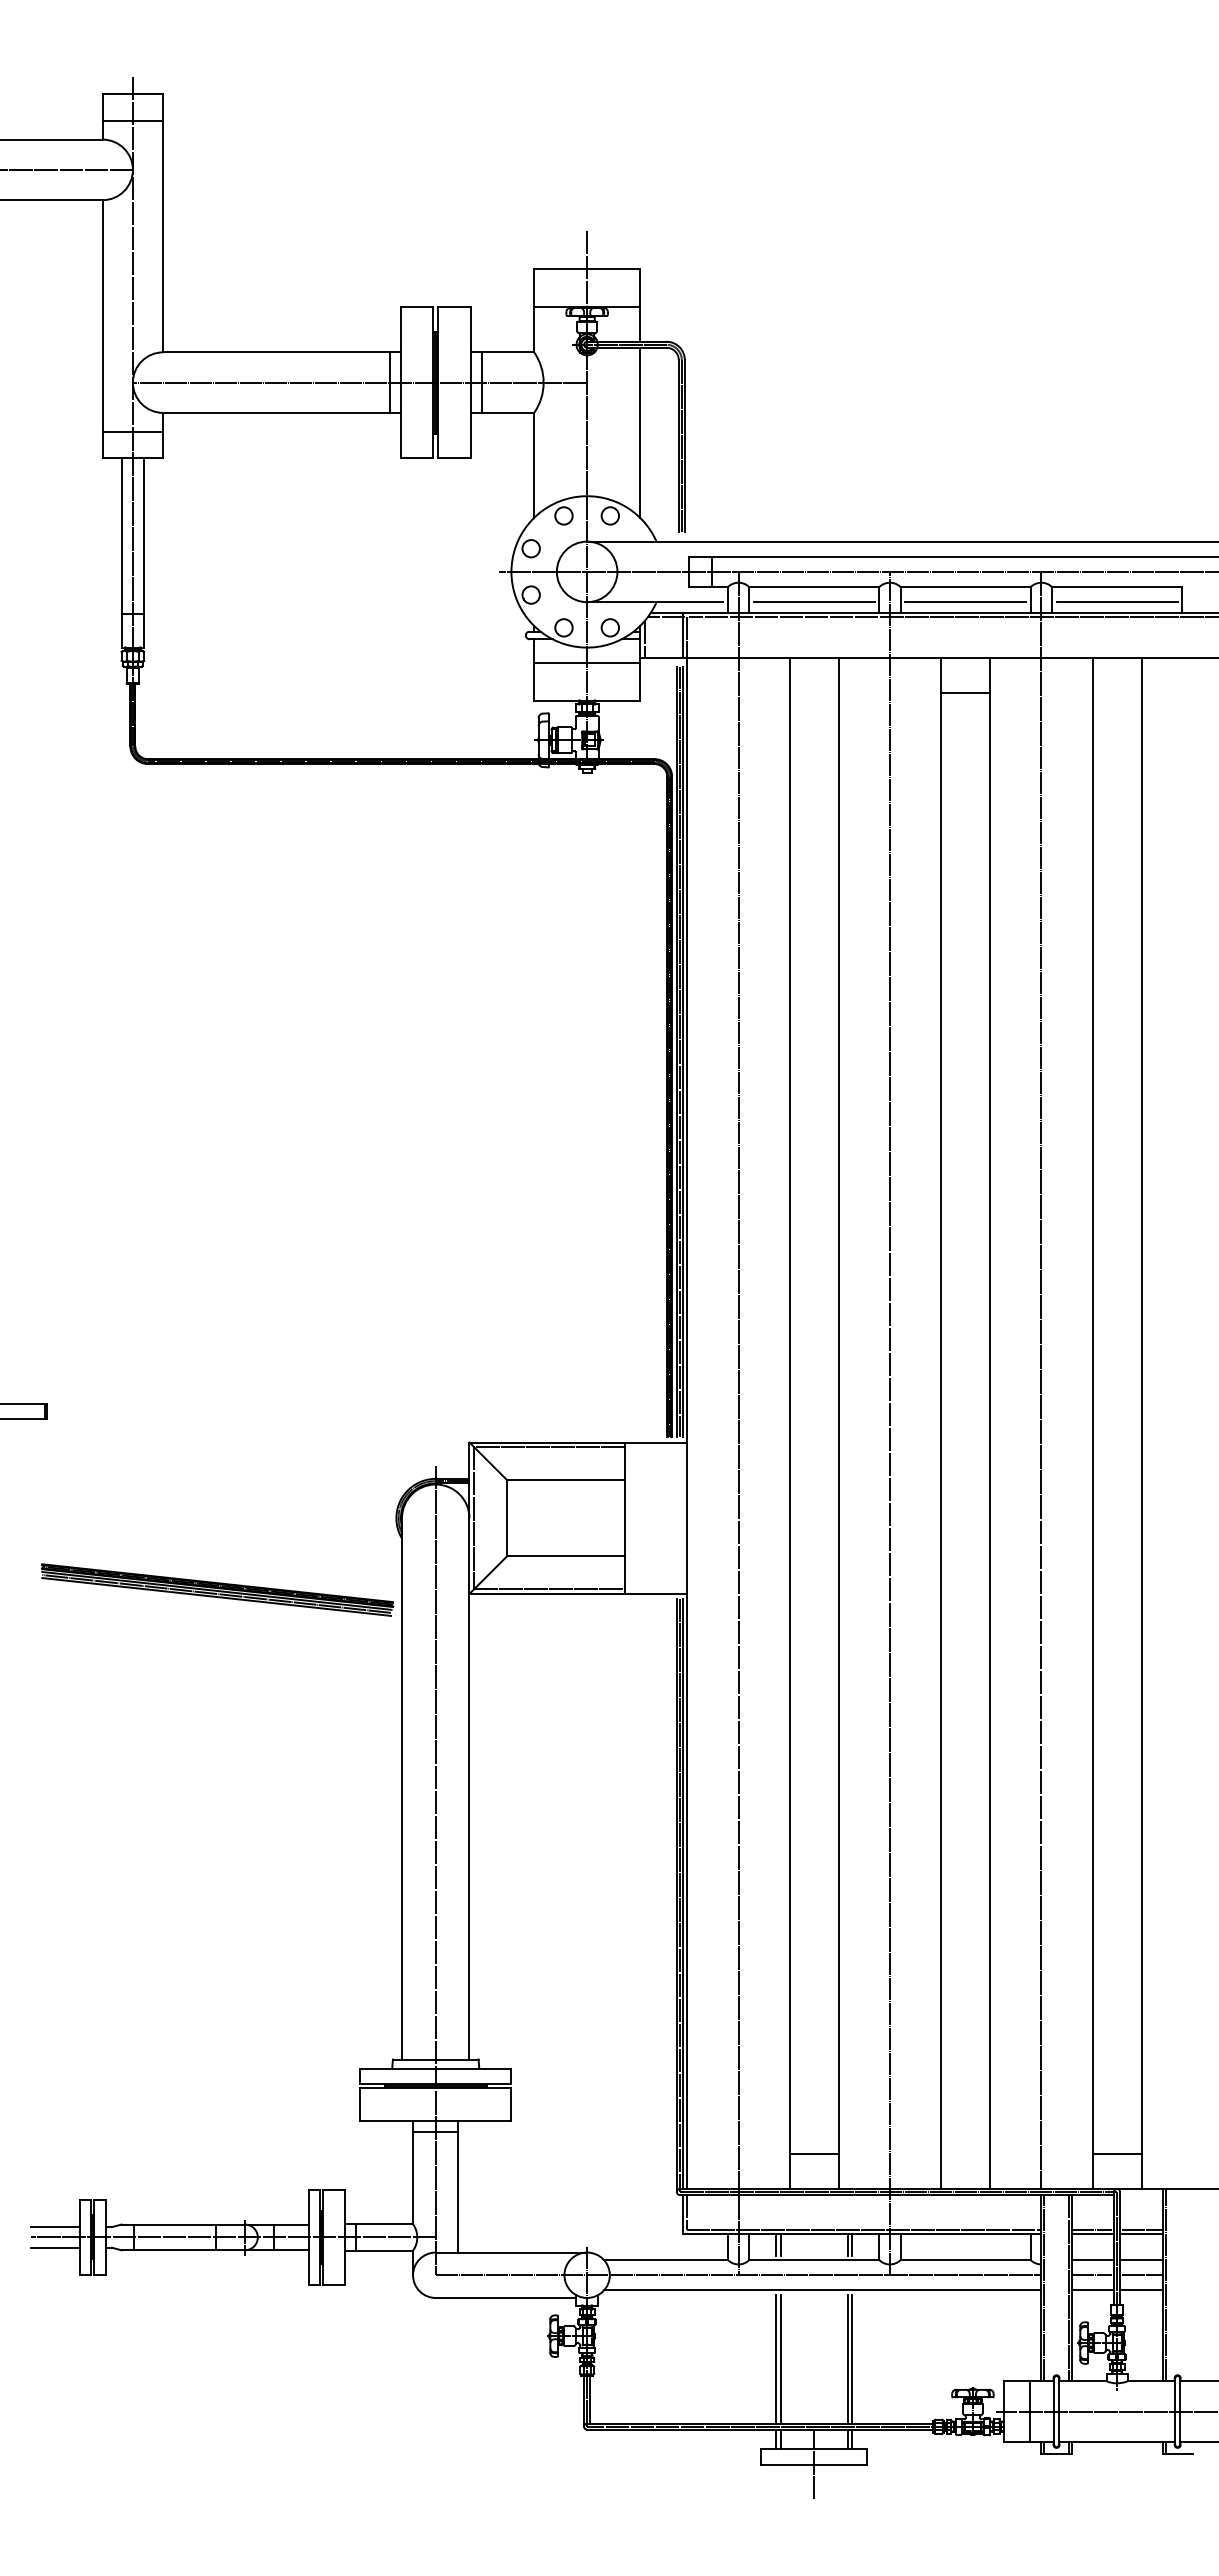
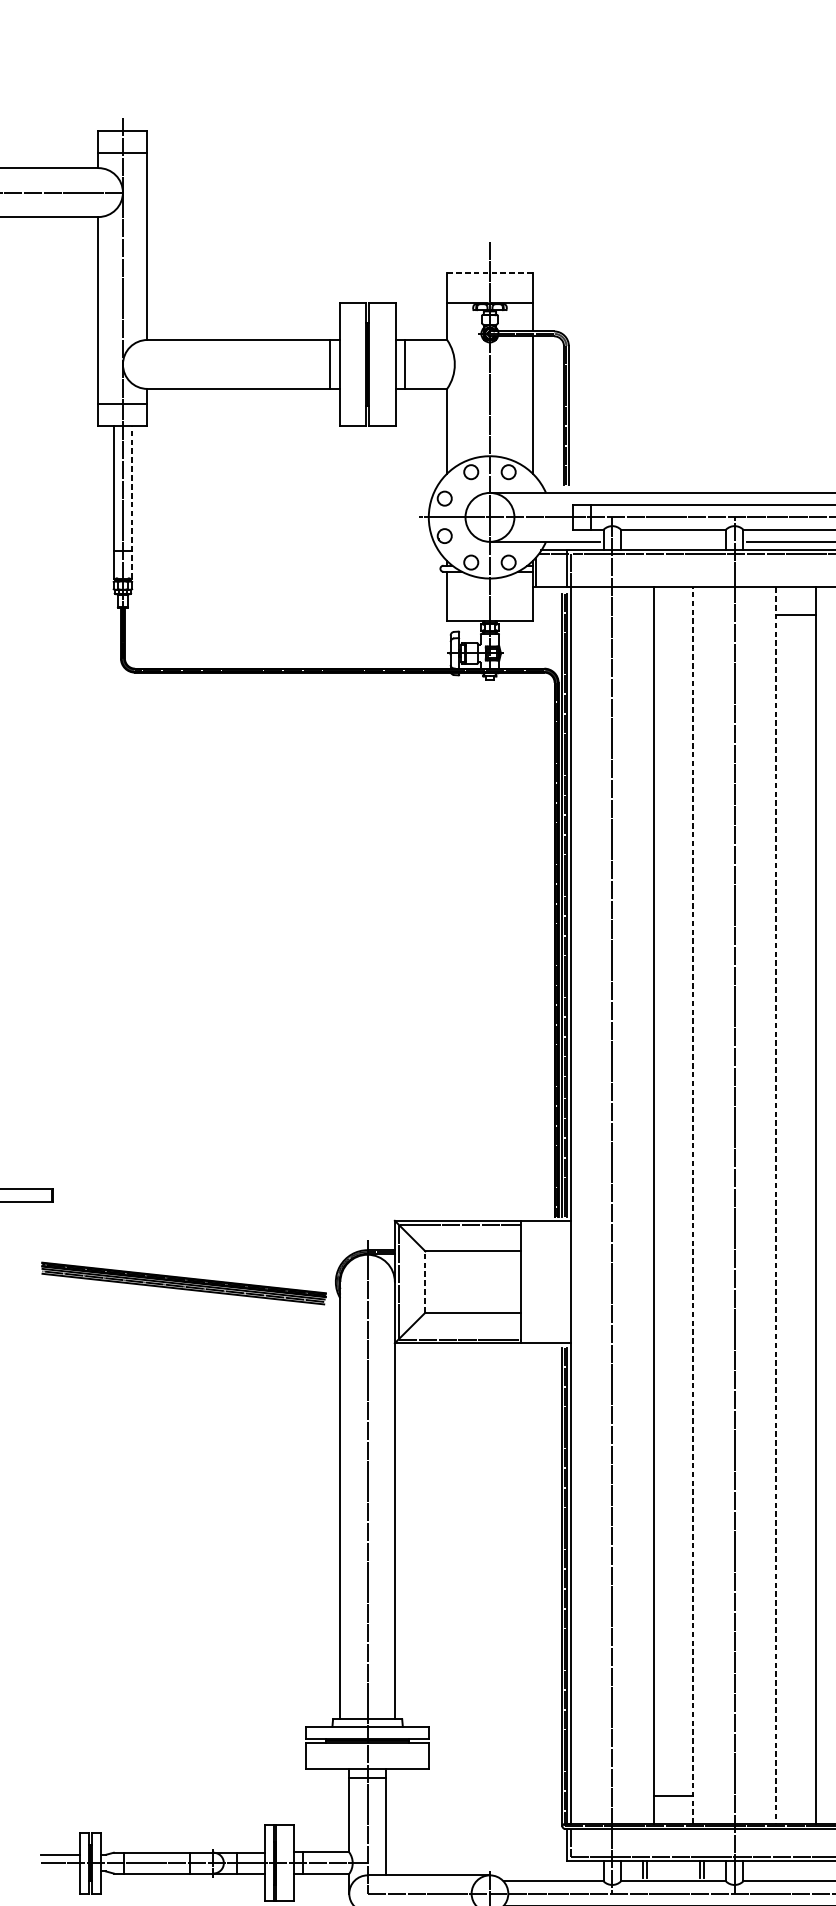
line: (587, 269) -> (490, 273), solid -> dashed
line: (359, 382) -> (306, 364), removed
line: (143, 552) -> (131, 501), solid -> dashed
line: (814, 602) -> (673, 542), removed
line: (587, 662) -> (490, 590), removed
line: (838, 1423) -> (693, 1205), solid -> dashed
line: (941, 1424) -> (776, 1206), solid -> dashed
line: (507, 1518) -> (425, 1282), solid -> dashed
part: (217, 1589) -> (184, 1283), moved
line: (55, 2247) -> (60, 1871), removed

